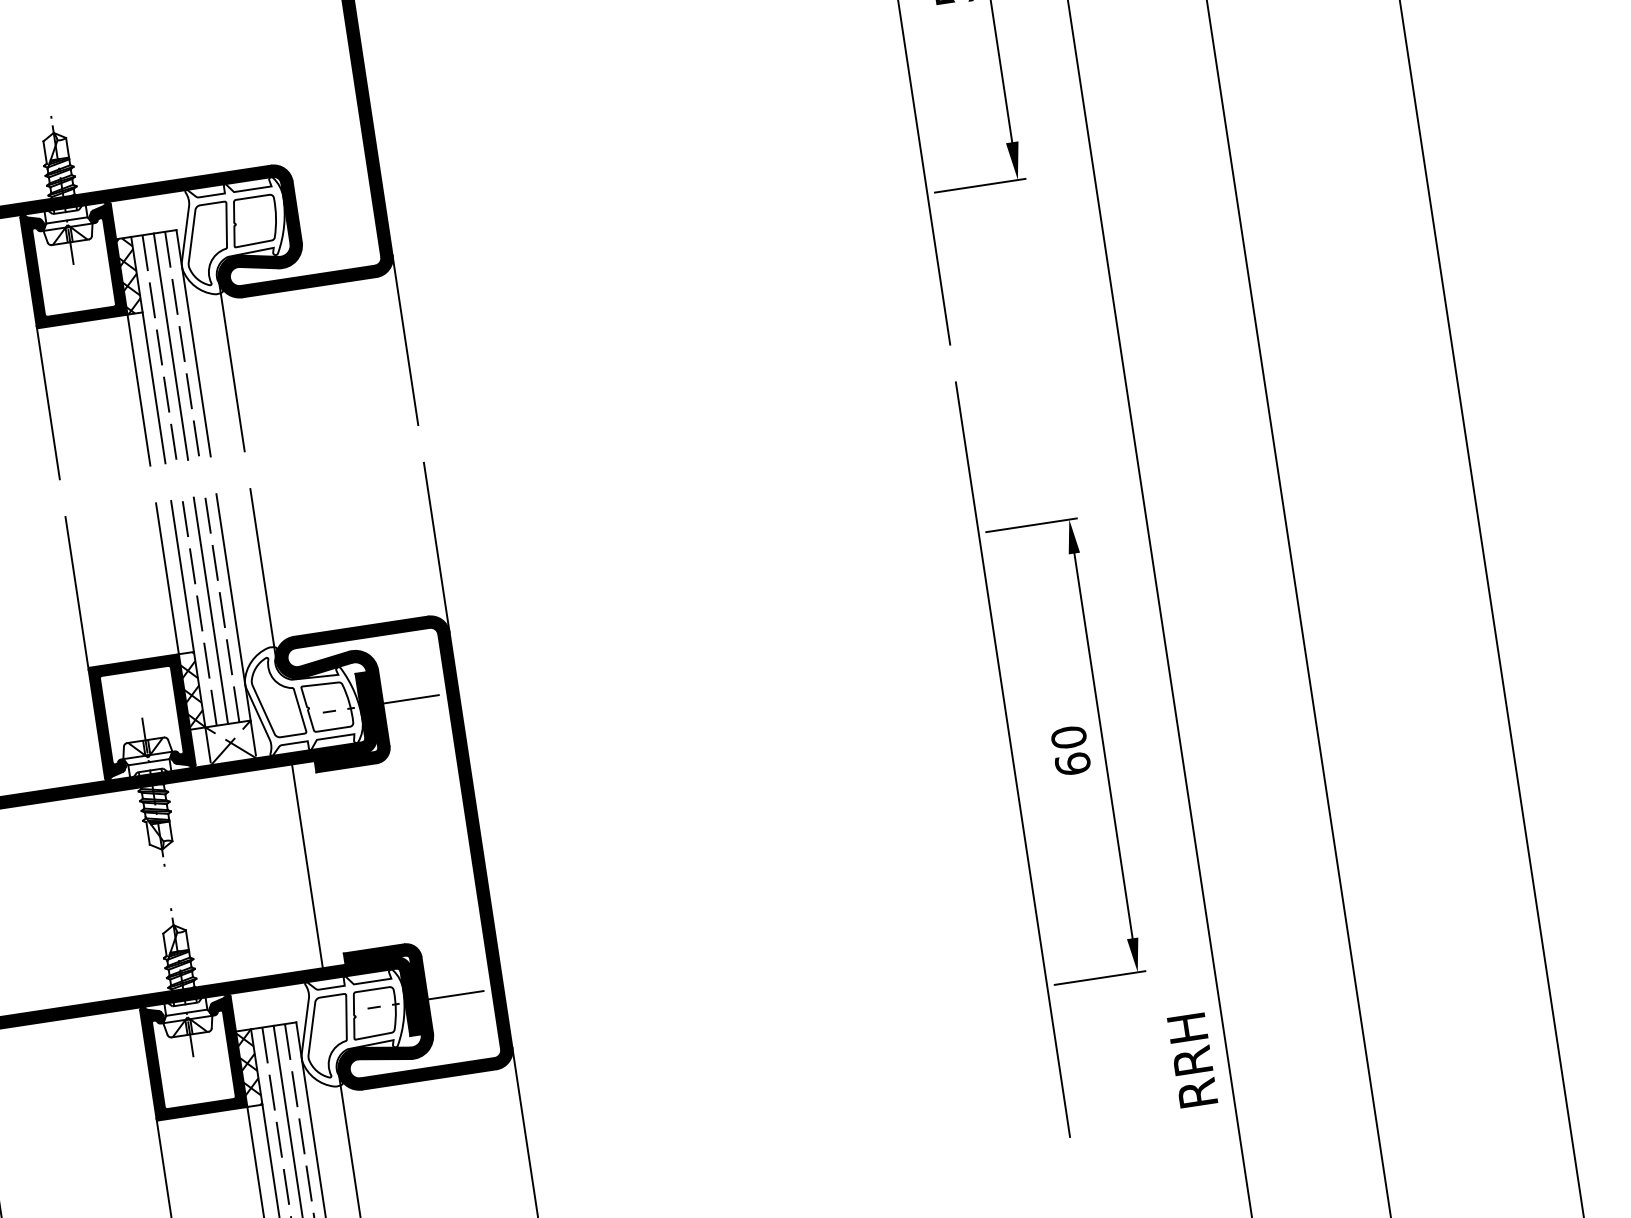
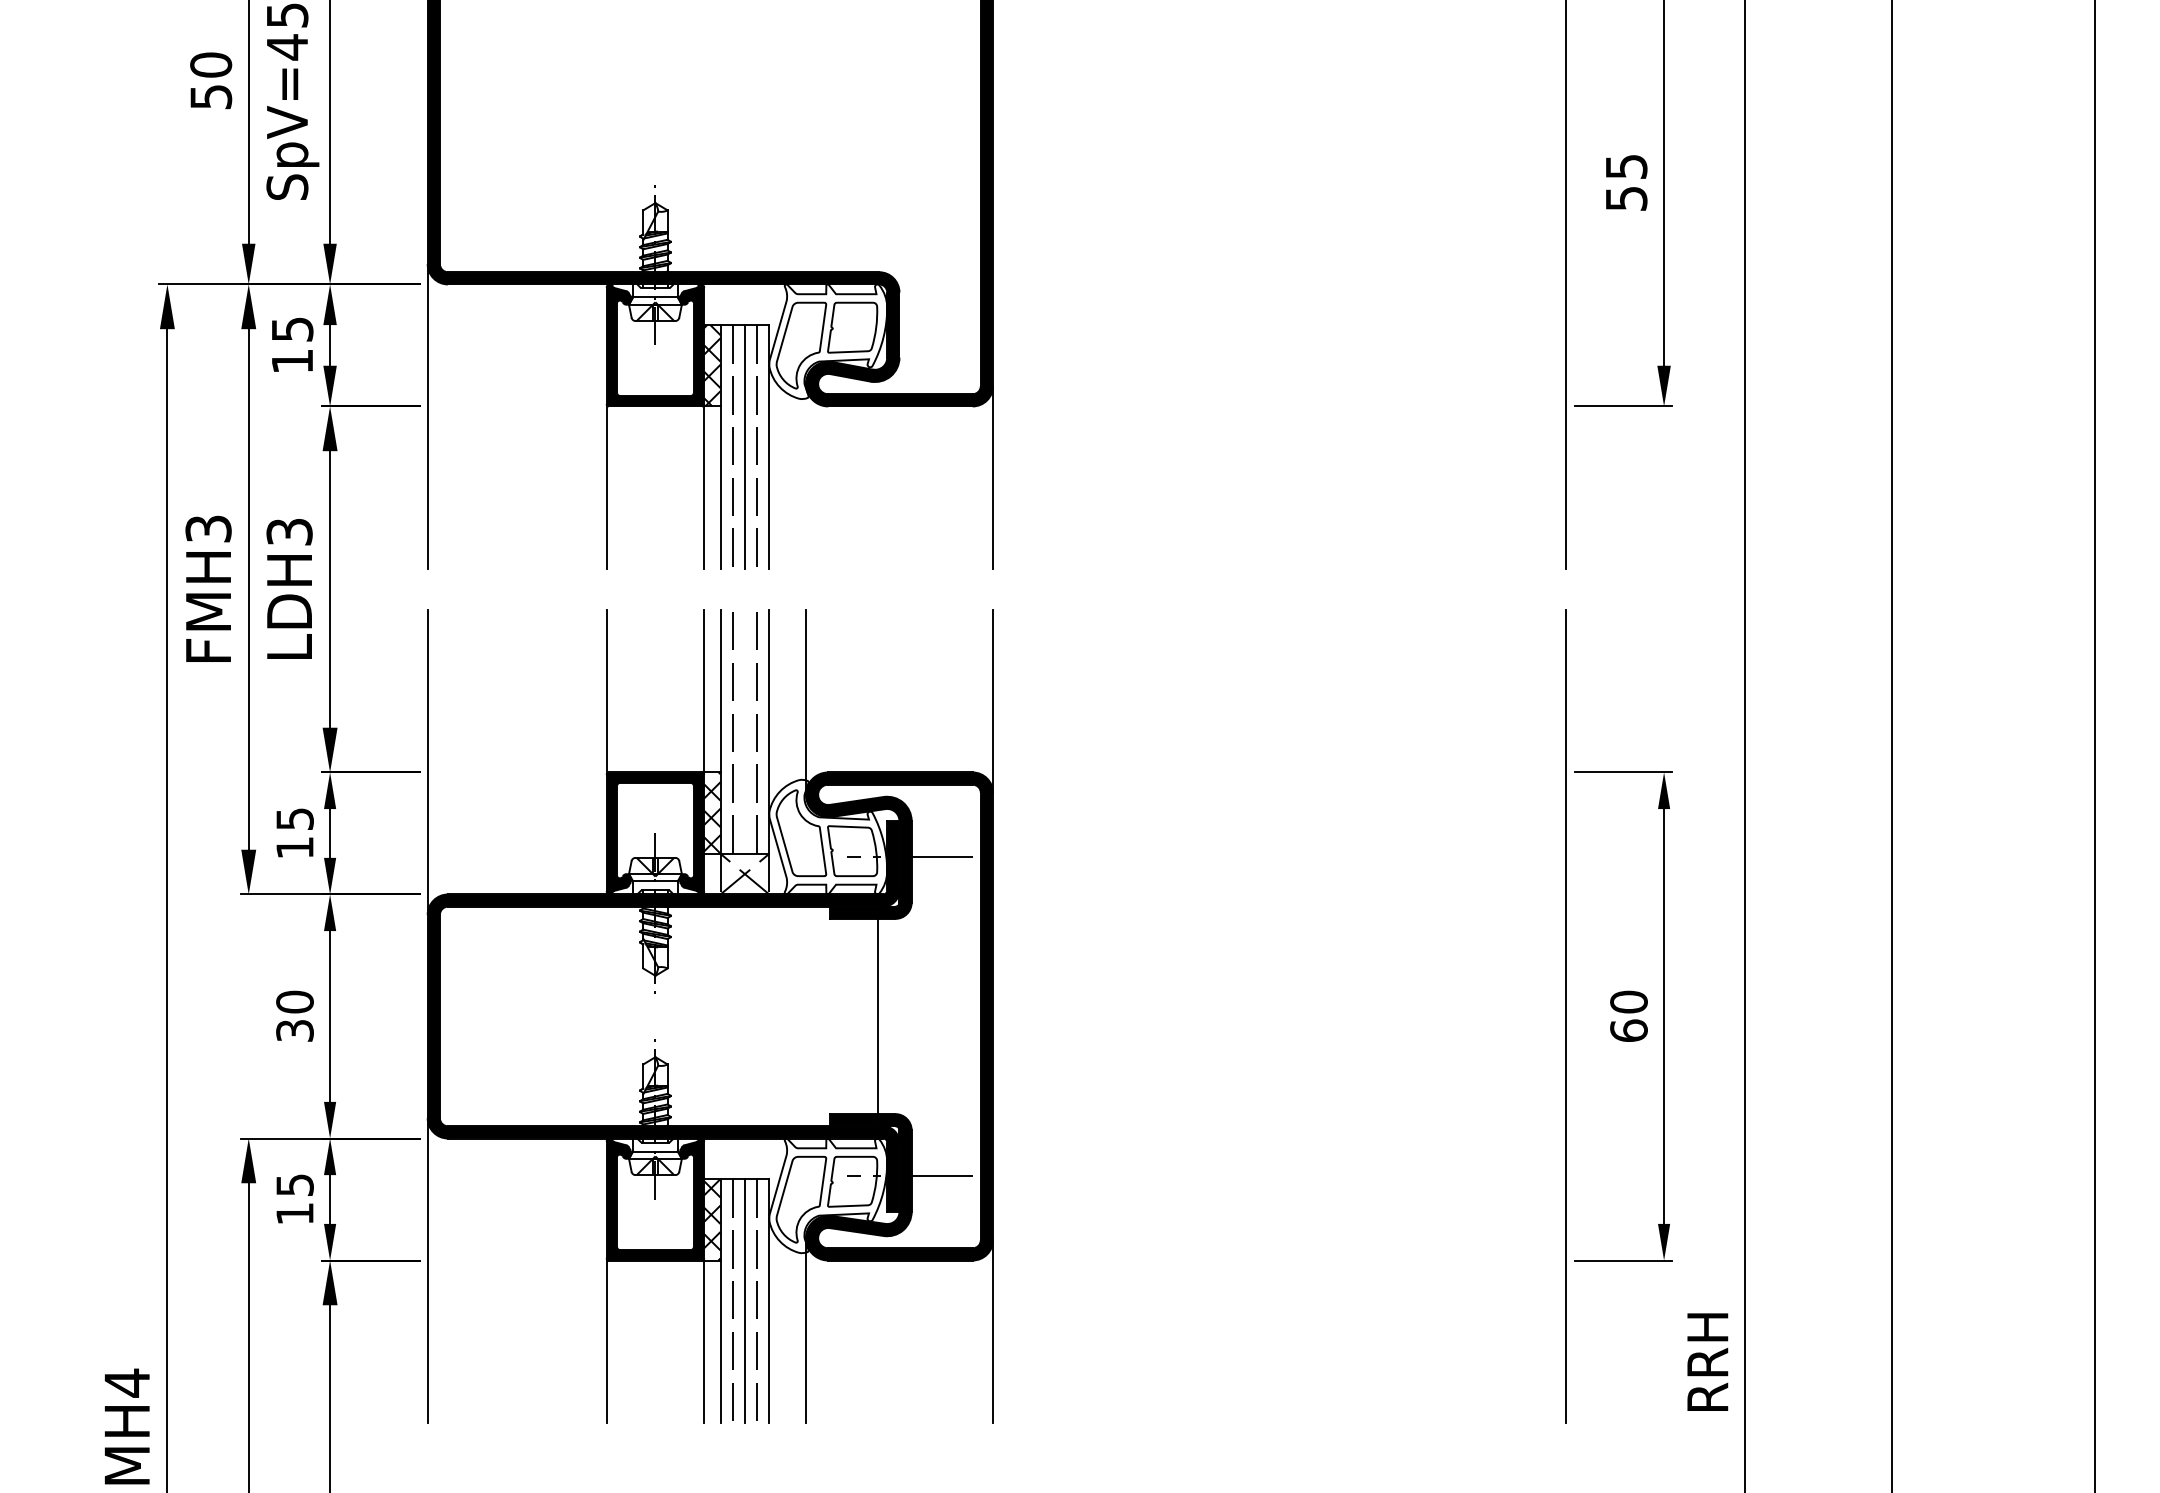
line: (231, 365) -> (805, 476), removed
line: (210, 610) -> (744, 731), removed
line: (307, 866) -> (877, 1016), moved

